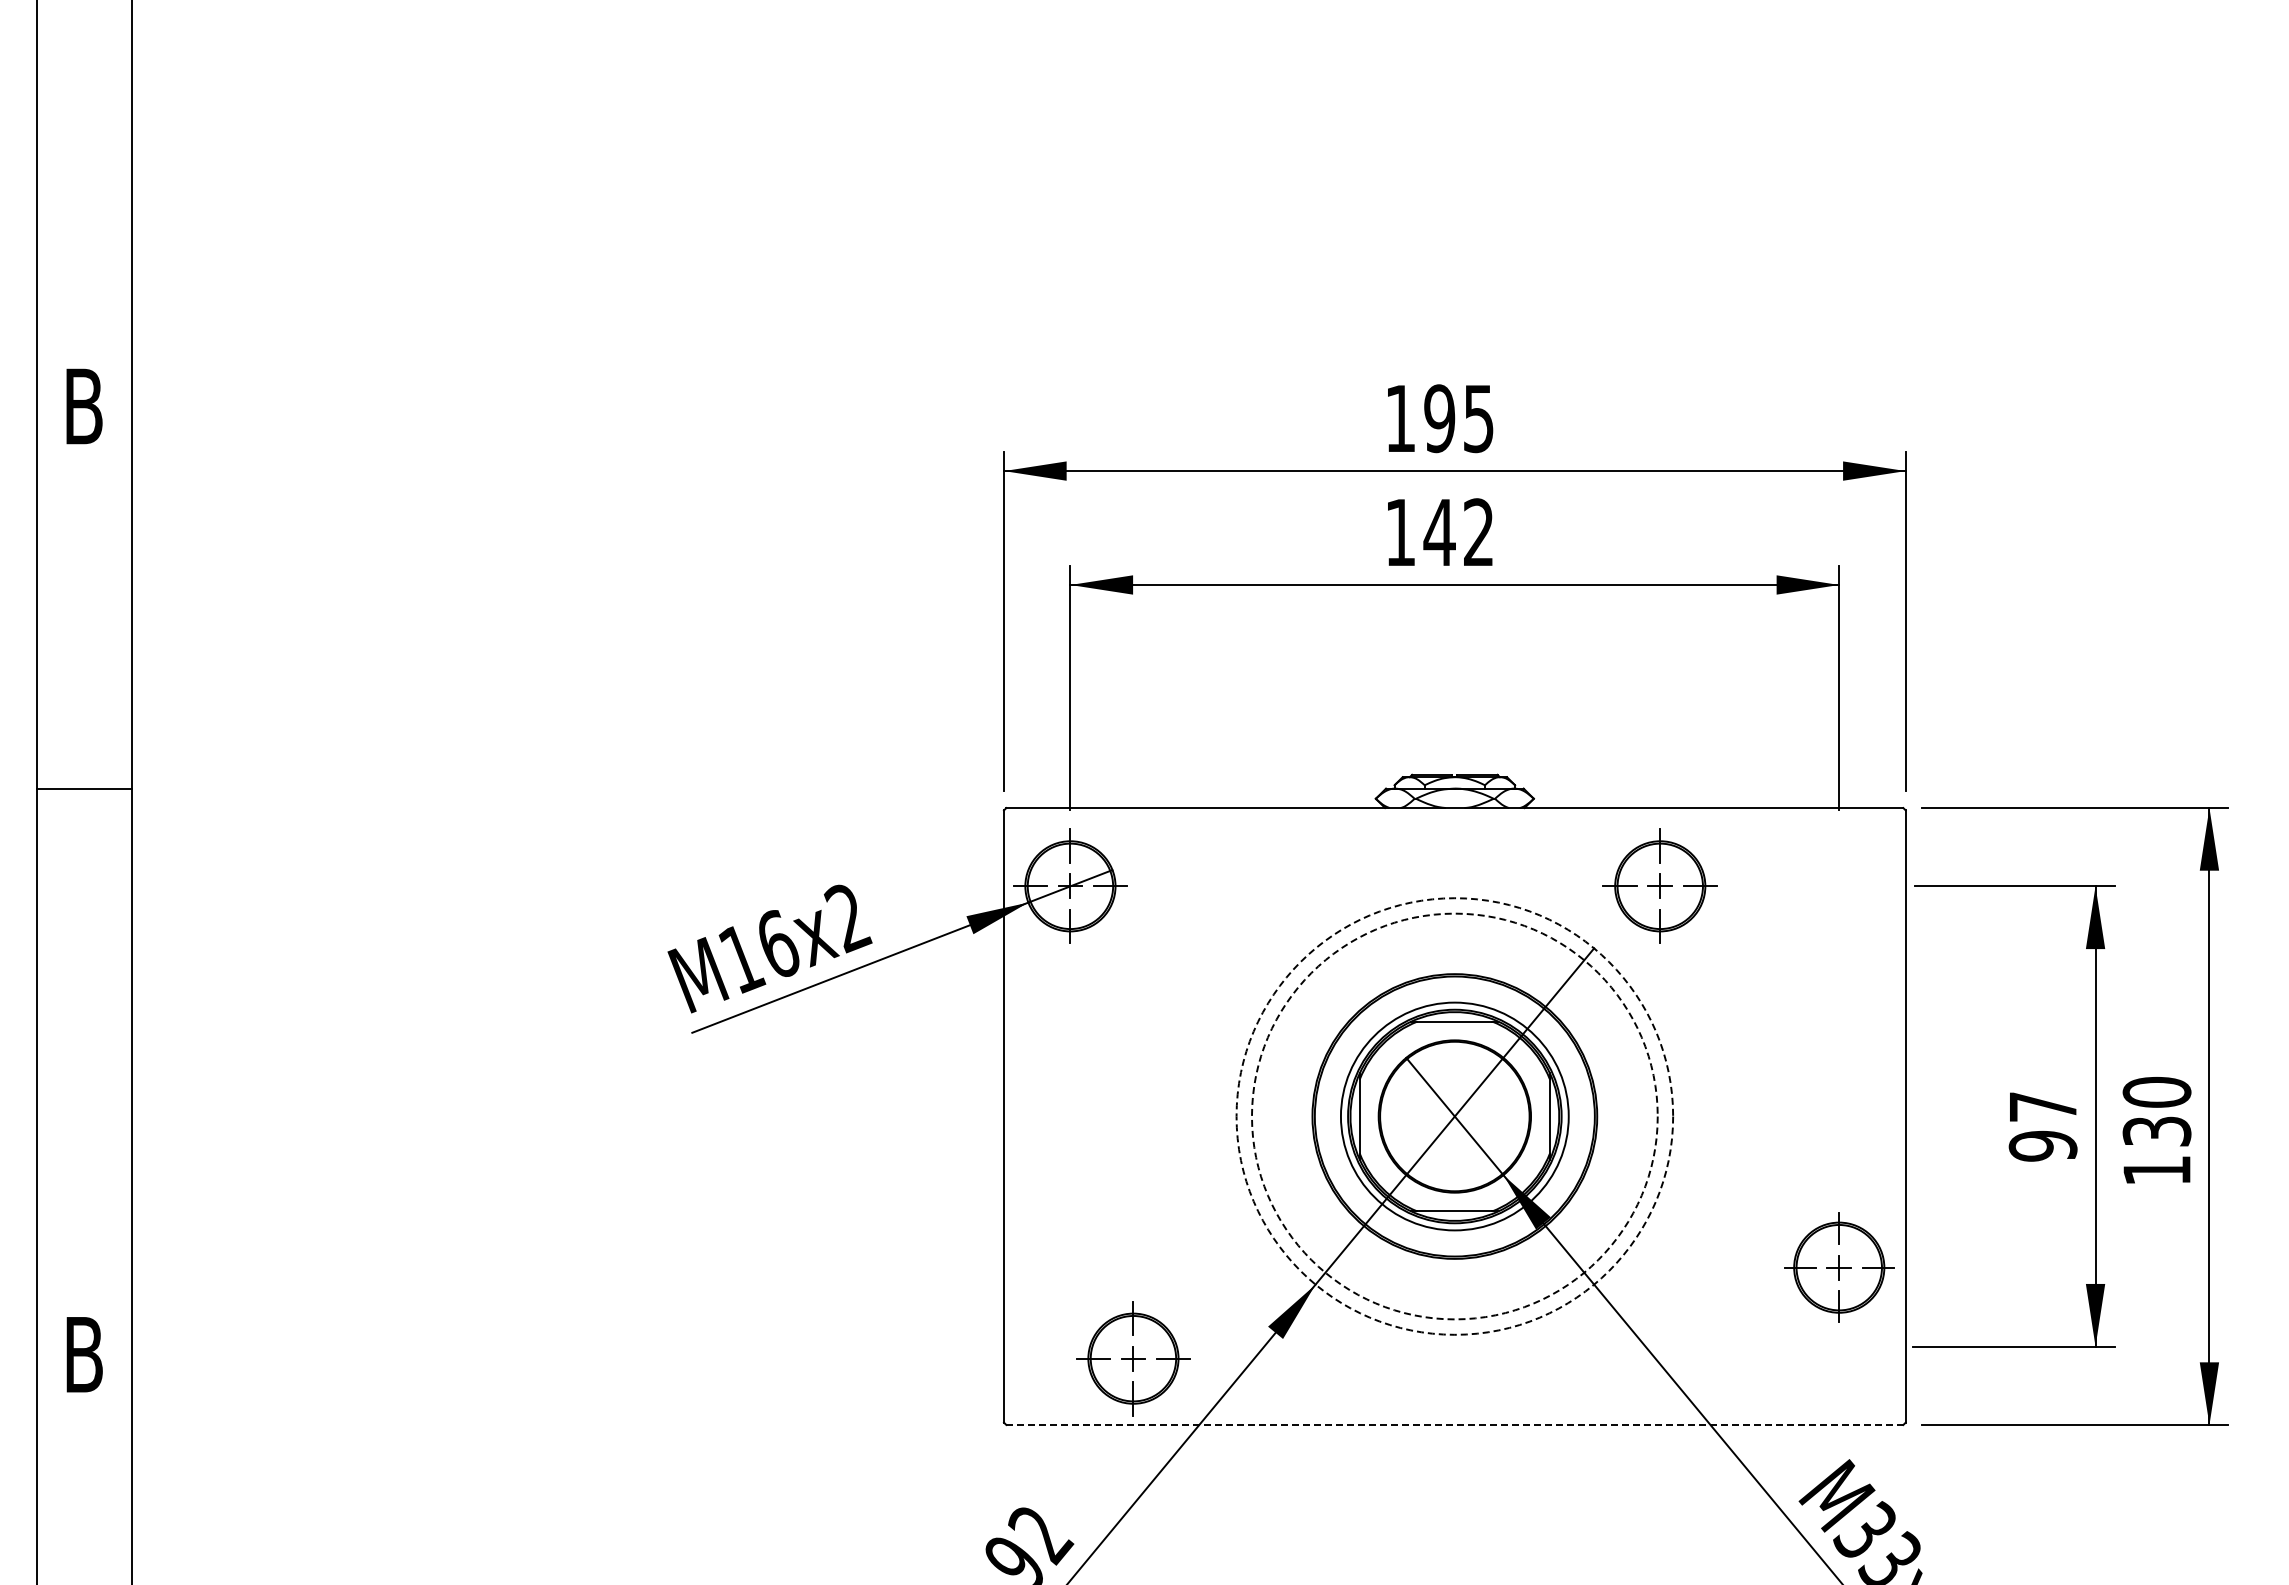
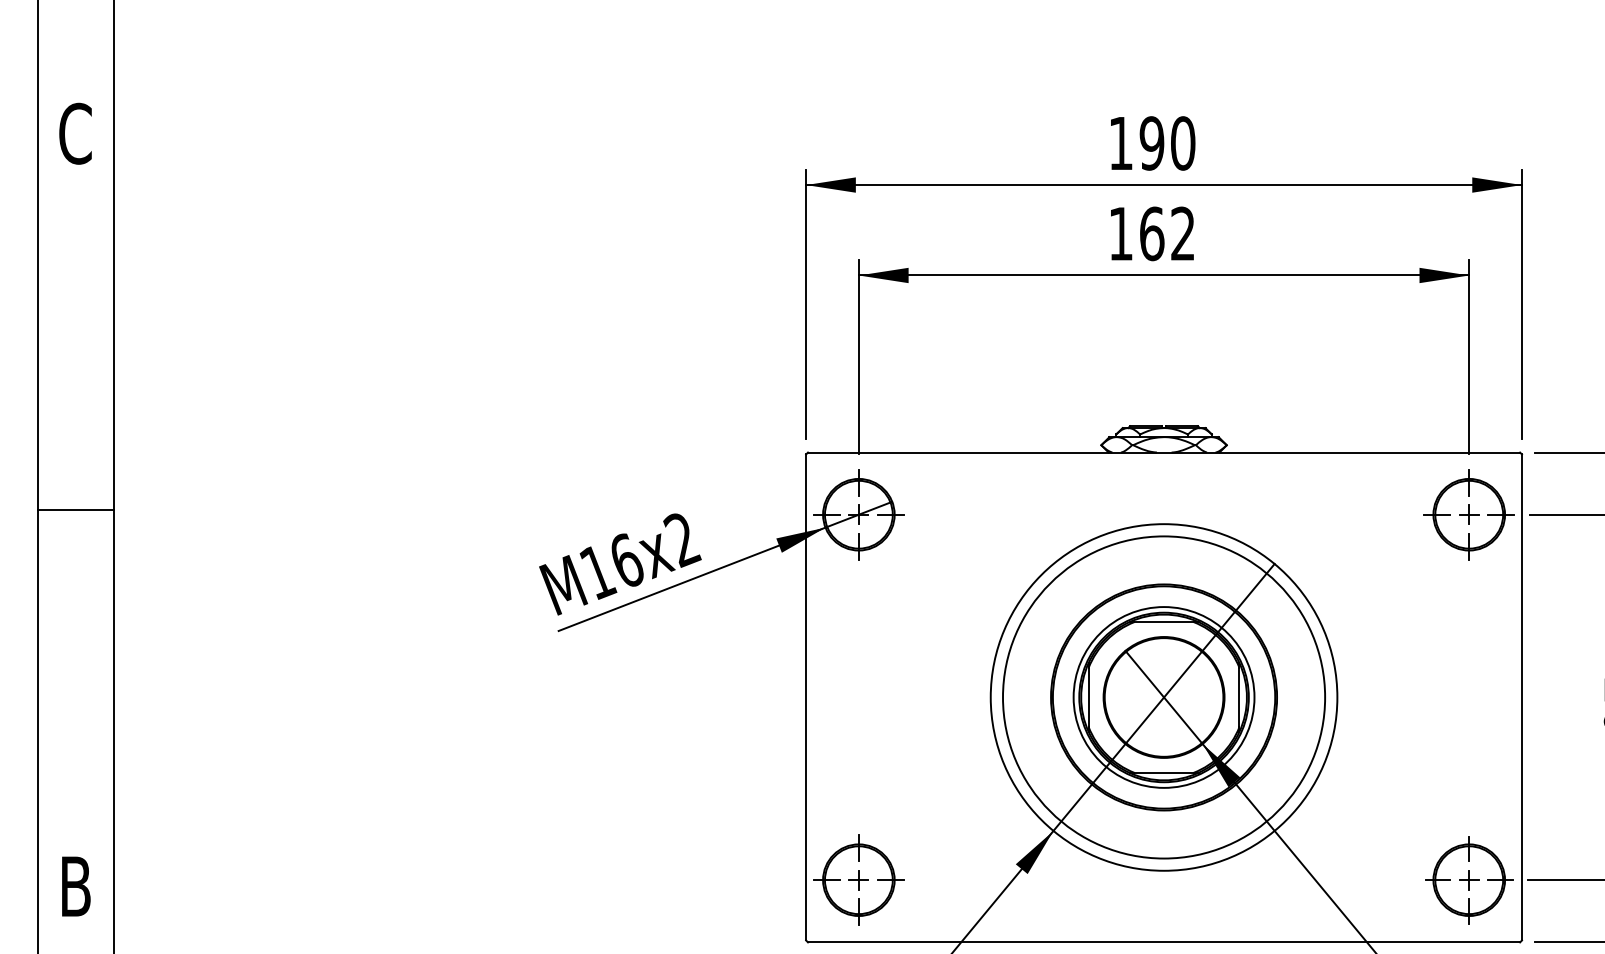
text: (83, 406) -> (75, 133), B -> C
text: (1478, 418) -> (1182, 143), 195 -> 190
text: (1439, 532) -> (1151, 233), 142 -> 162
line: (84, 789) -> (76, 510), moved
part: (1659, 885) -> (1468, 514), moved
circle: (1454, 1116) -> (1163, 697), dashed -> solid
circle: (1454, 1116) -> (1163, 697), dashed -> solid
part: (1839, 1267) -> (1469, 880), moved
part: (1133, 1358) -> (858, 880), moved
line: (1455, 1425) -> (1164, 942), dashed -> solid

